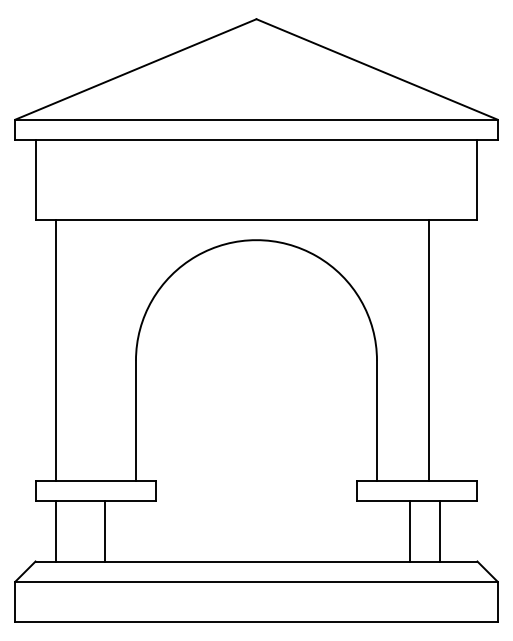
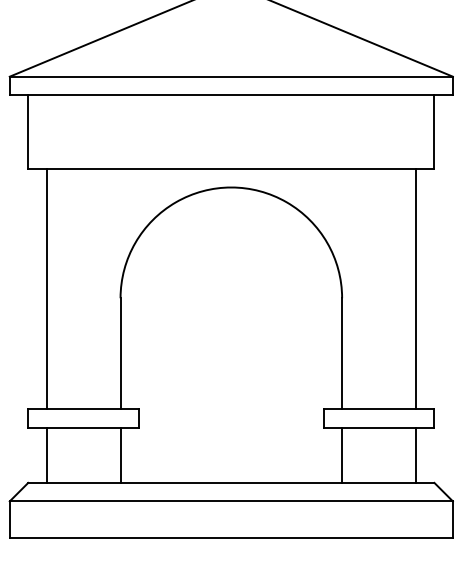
line: (429, 350) -> (416, 288), moved
line: (104, 531) -> (120, 455), moved
line: (410, 531) -> (342, 455), moved
line: (440, 531) -> (416, 455), moved

